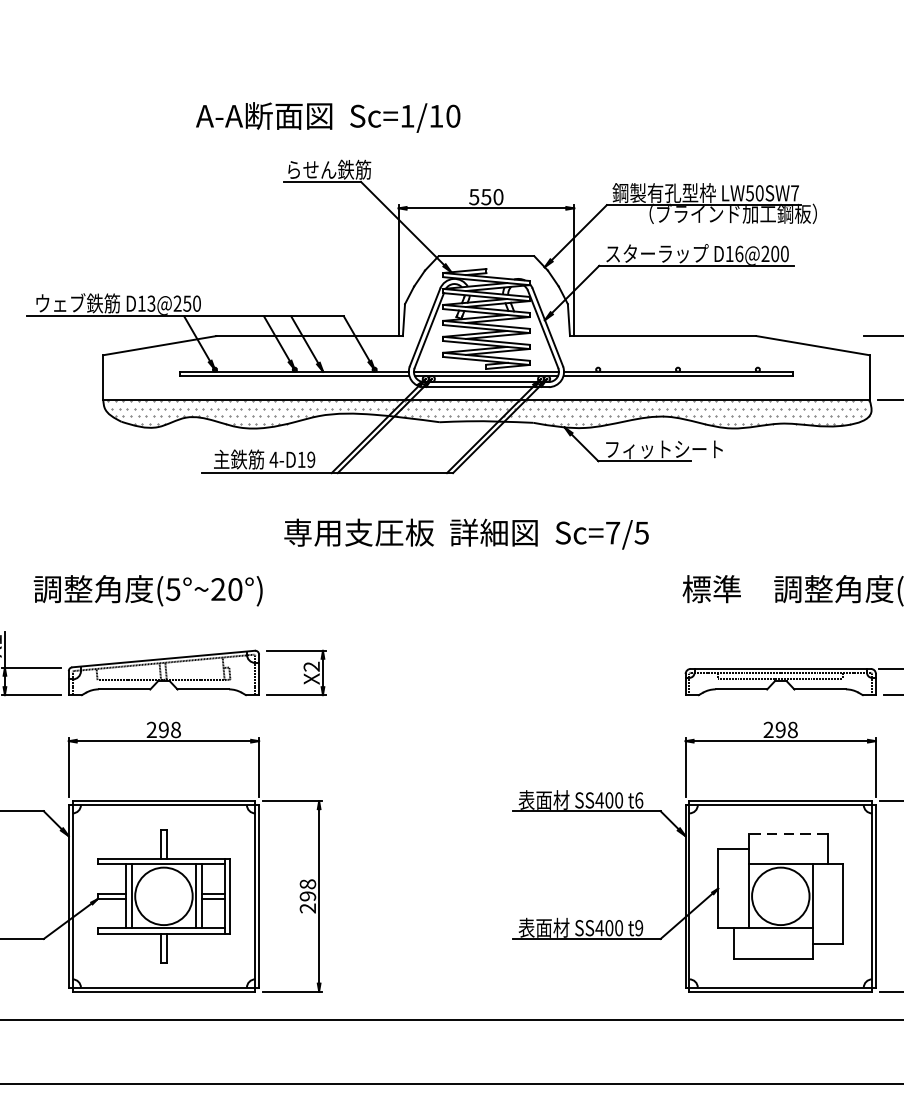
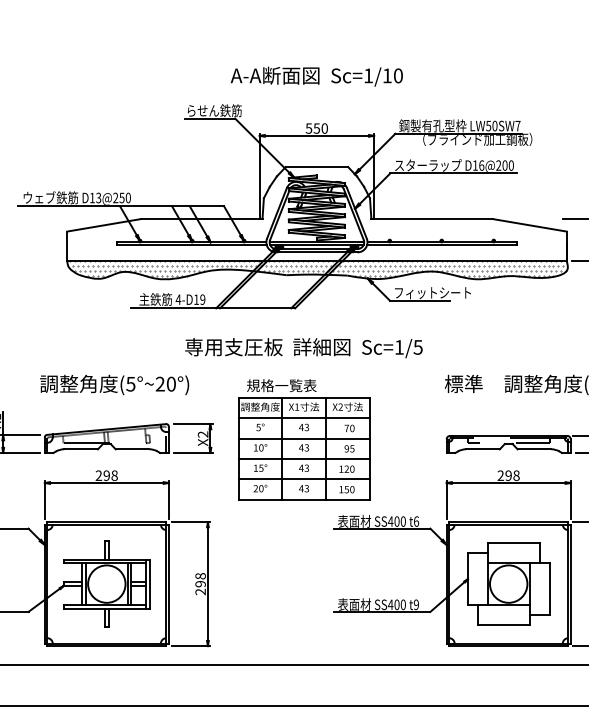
text: (327, 117) -> (316, 76), moved
text: (613, 533) -> (399, 347), Sc=7/5 -> Sc=1/5
text: (148, 589) -> (114, 384), moved
part: (467, 674) -> (304, 439), added
line: (788, 834) -> (513, 543), dashed -> solid

